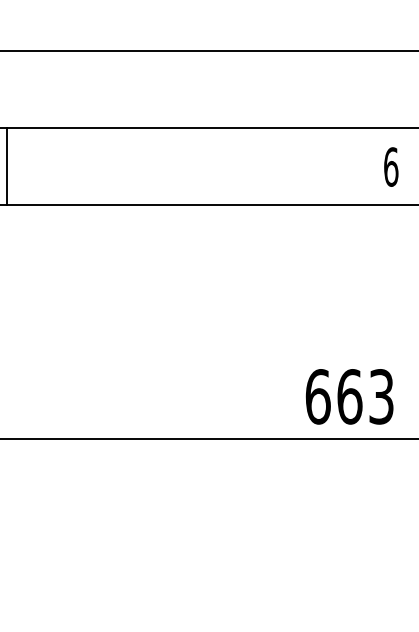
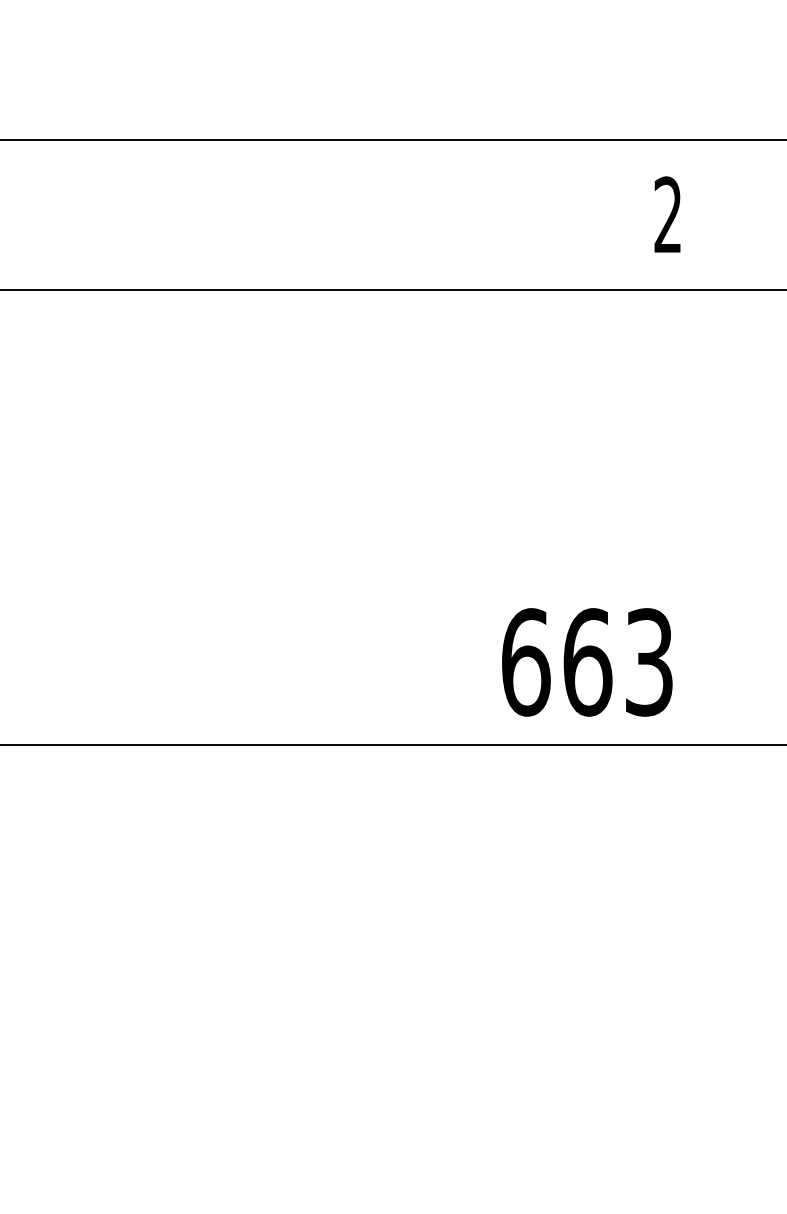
text: (391, 166) -> (668, 213), 6 -> 2

